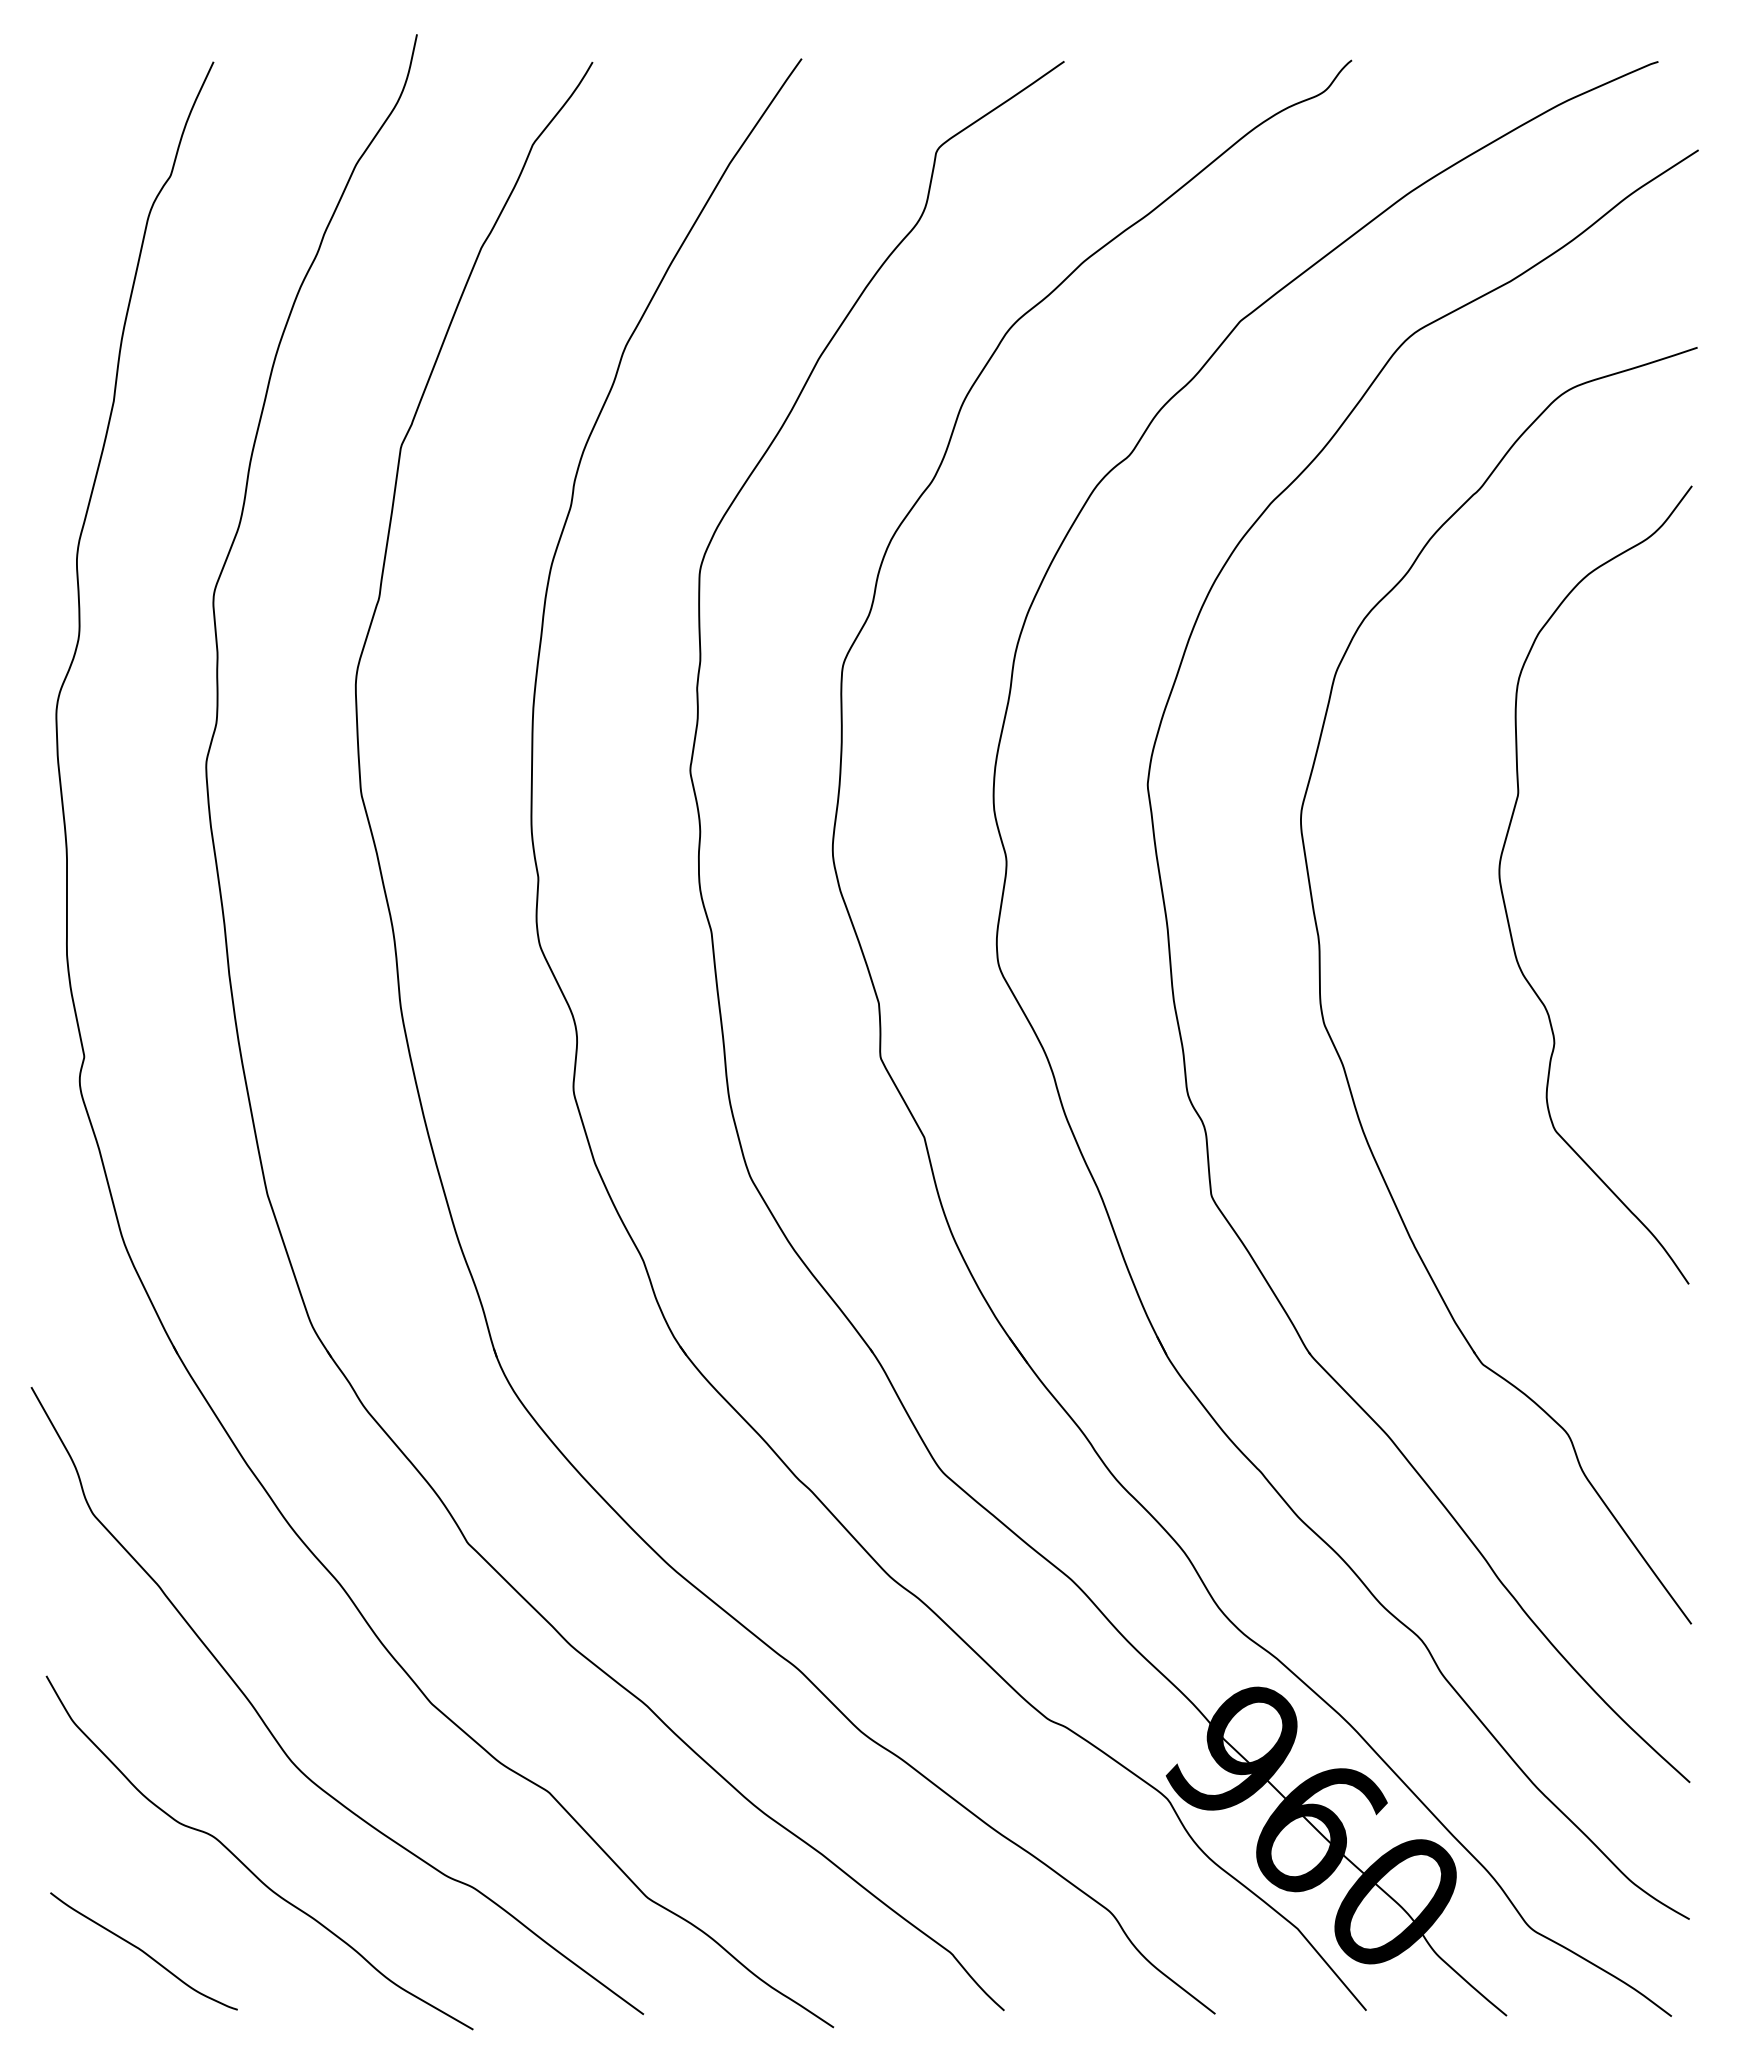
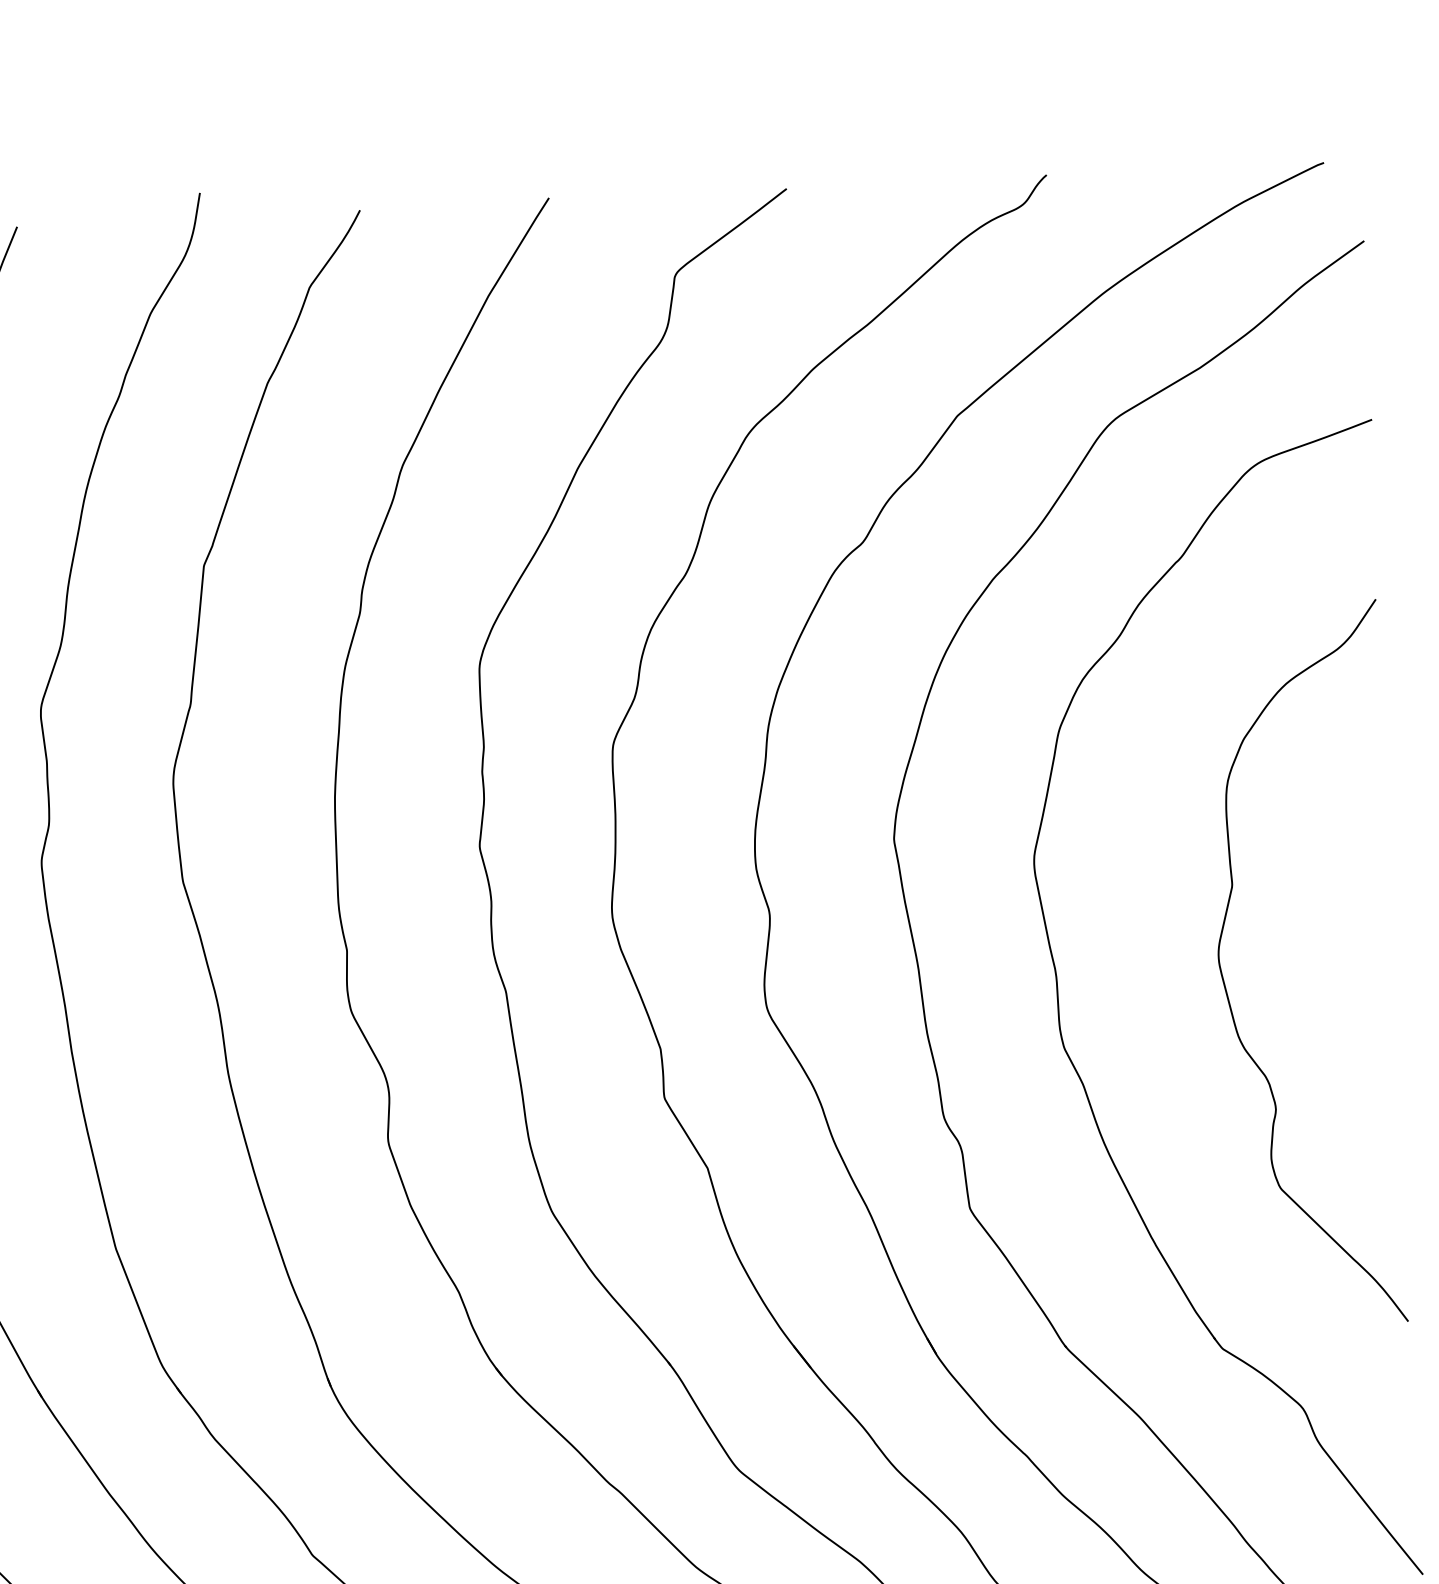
curve: (1505, 902) -> (1225, 984), moved

